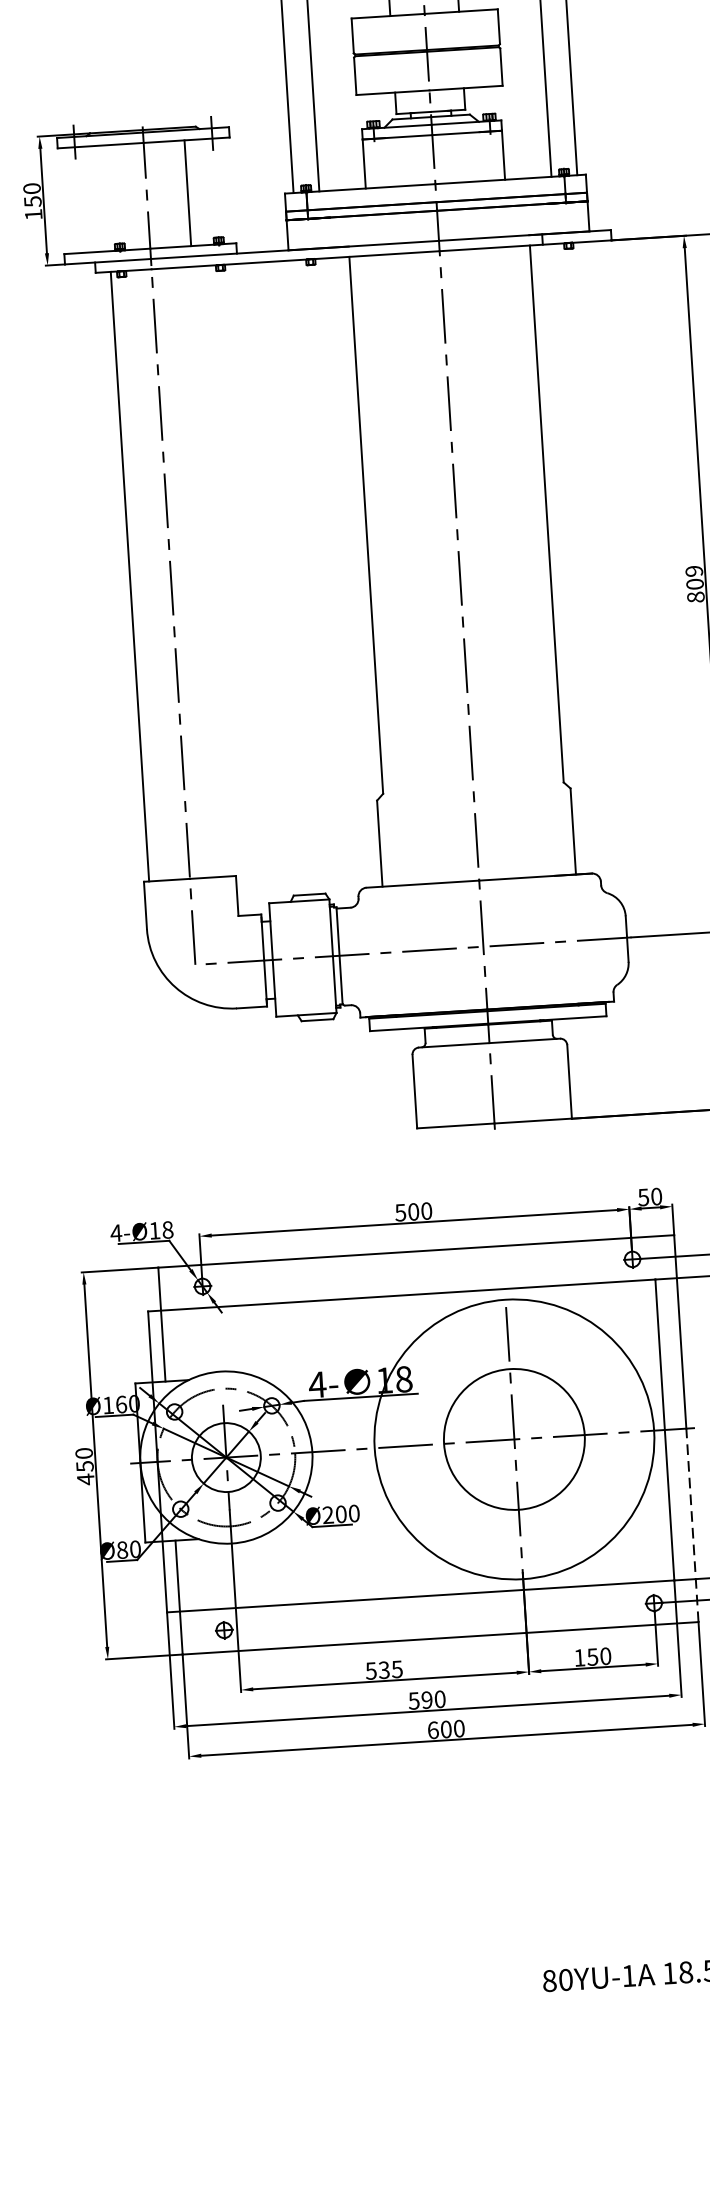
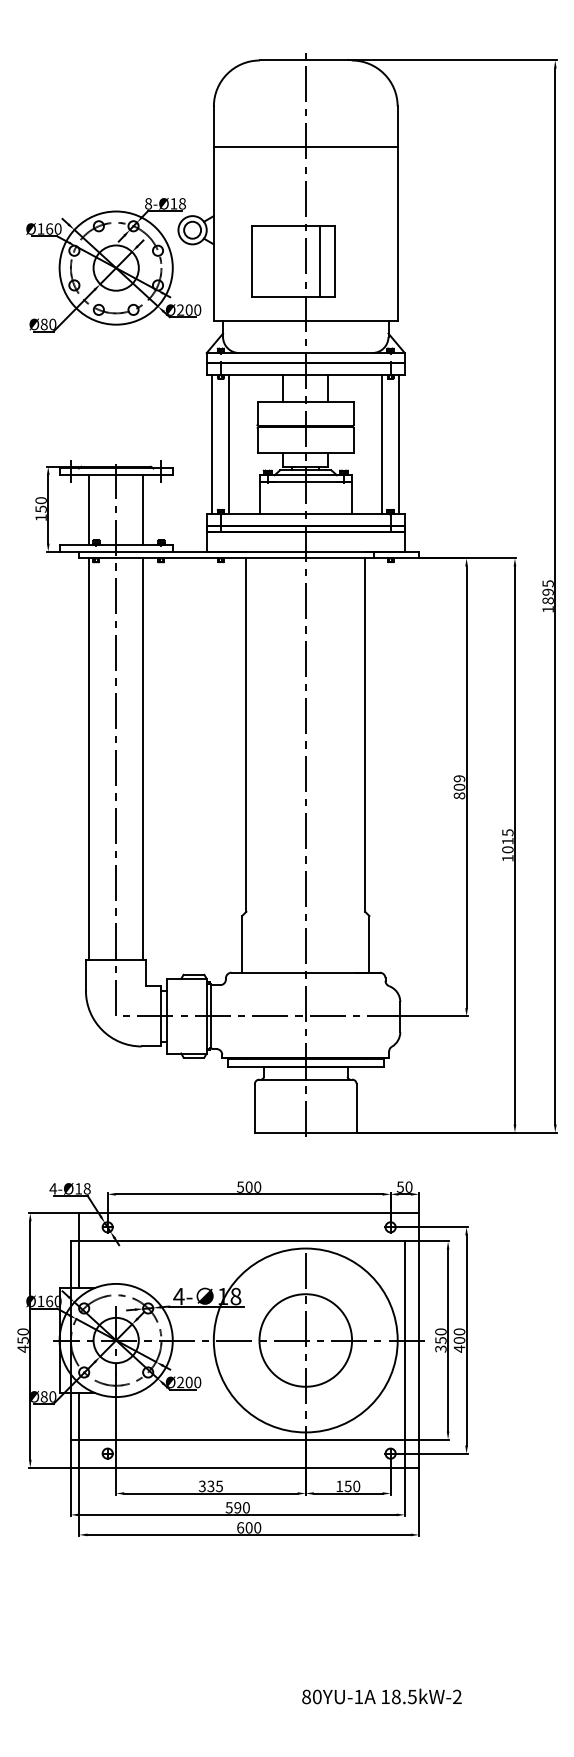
line: (106, 197) -> (89, 509), added
line: (212, 570) -> (143, 758), added
line: (691, 1525) -> (418, 1404), dashed -> solid
text: (371, 1669) -> (202, 1485), 535 -> 335

